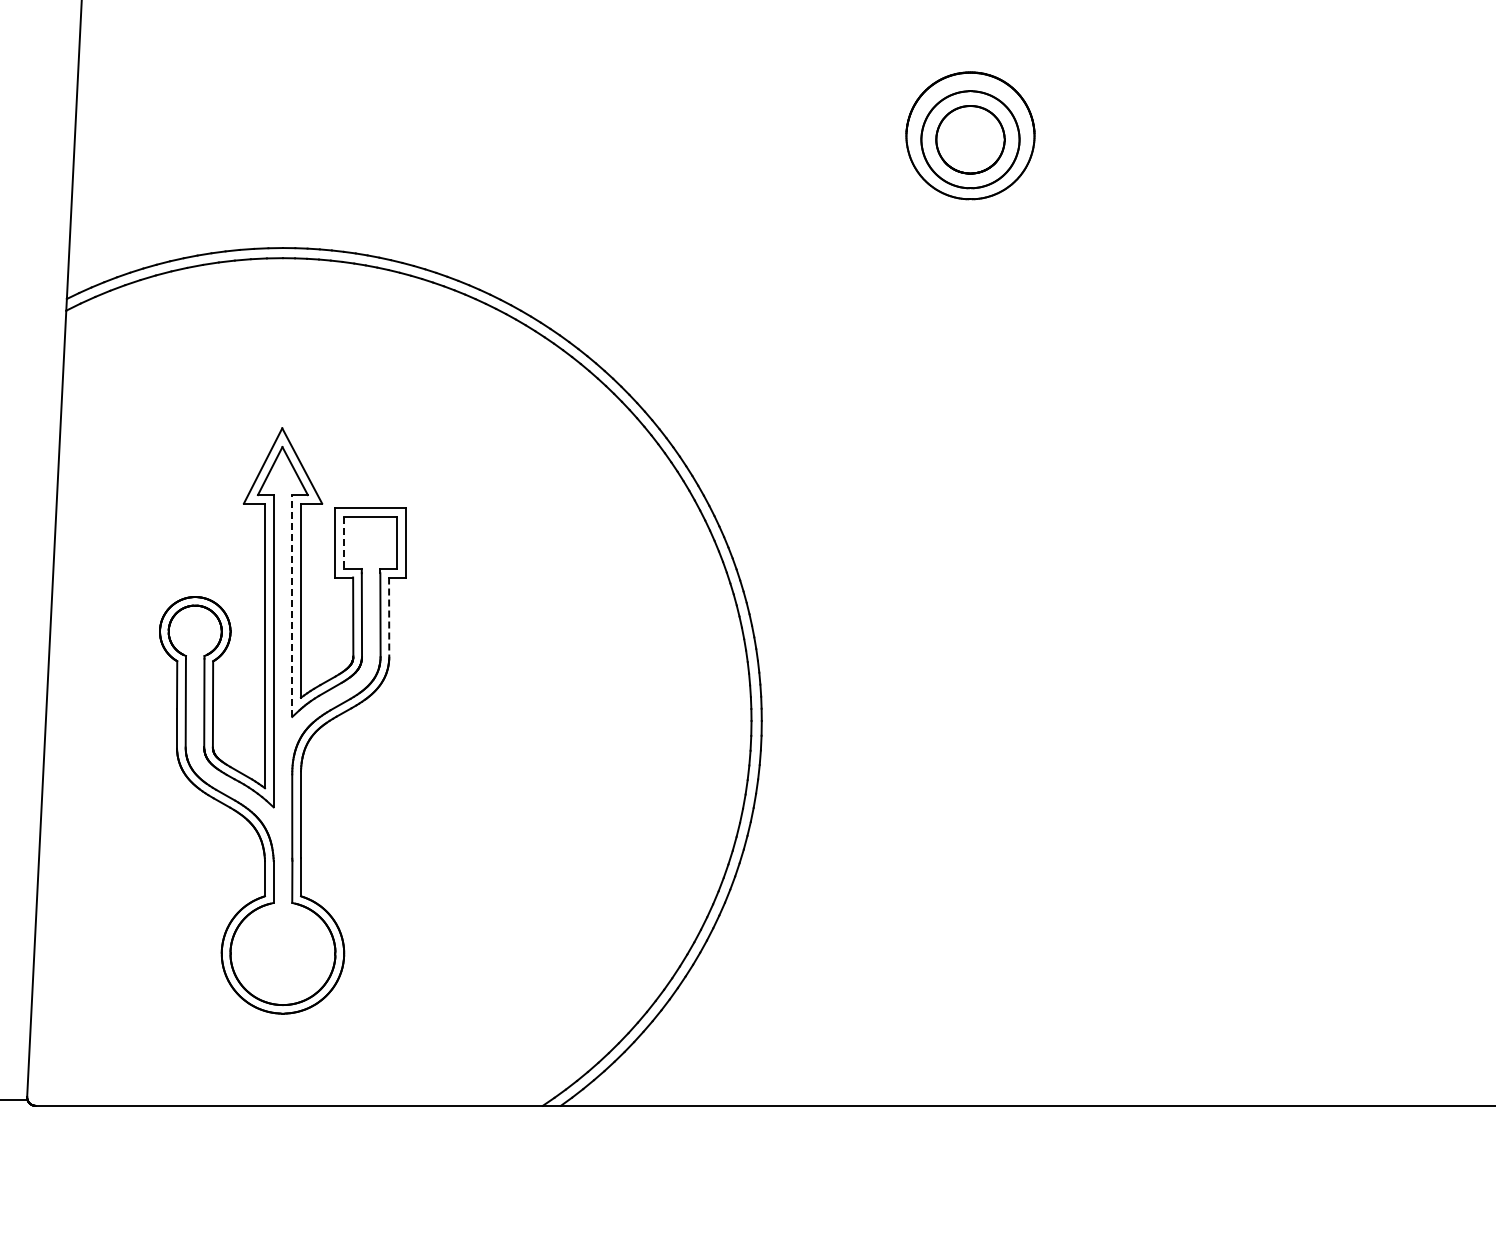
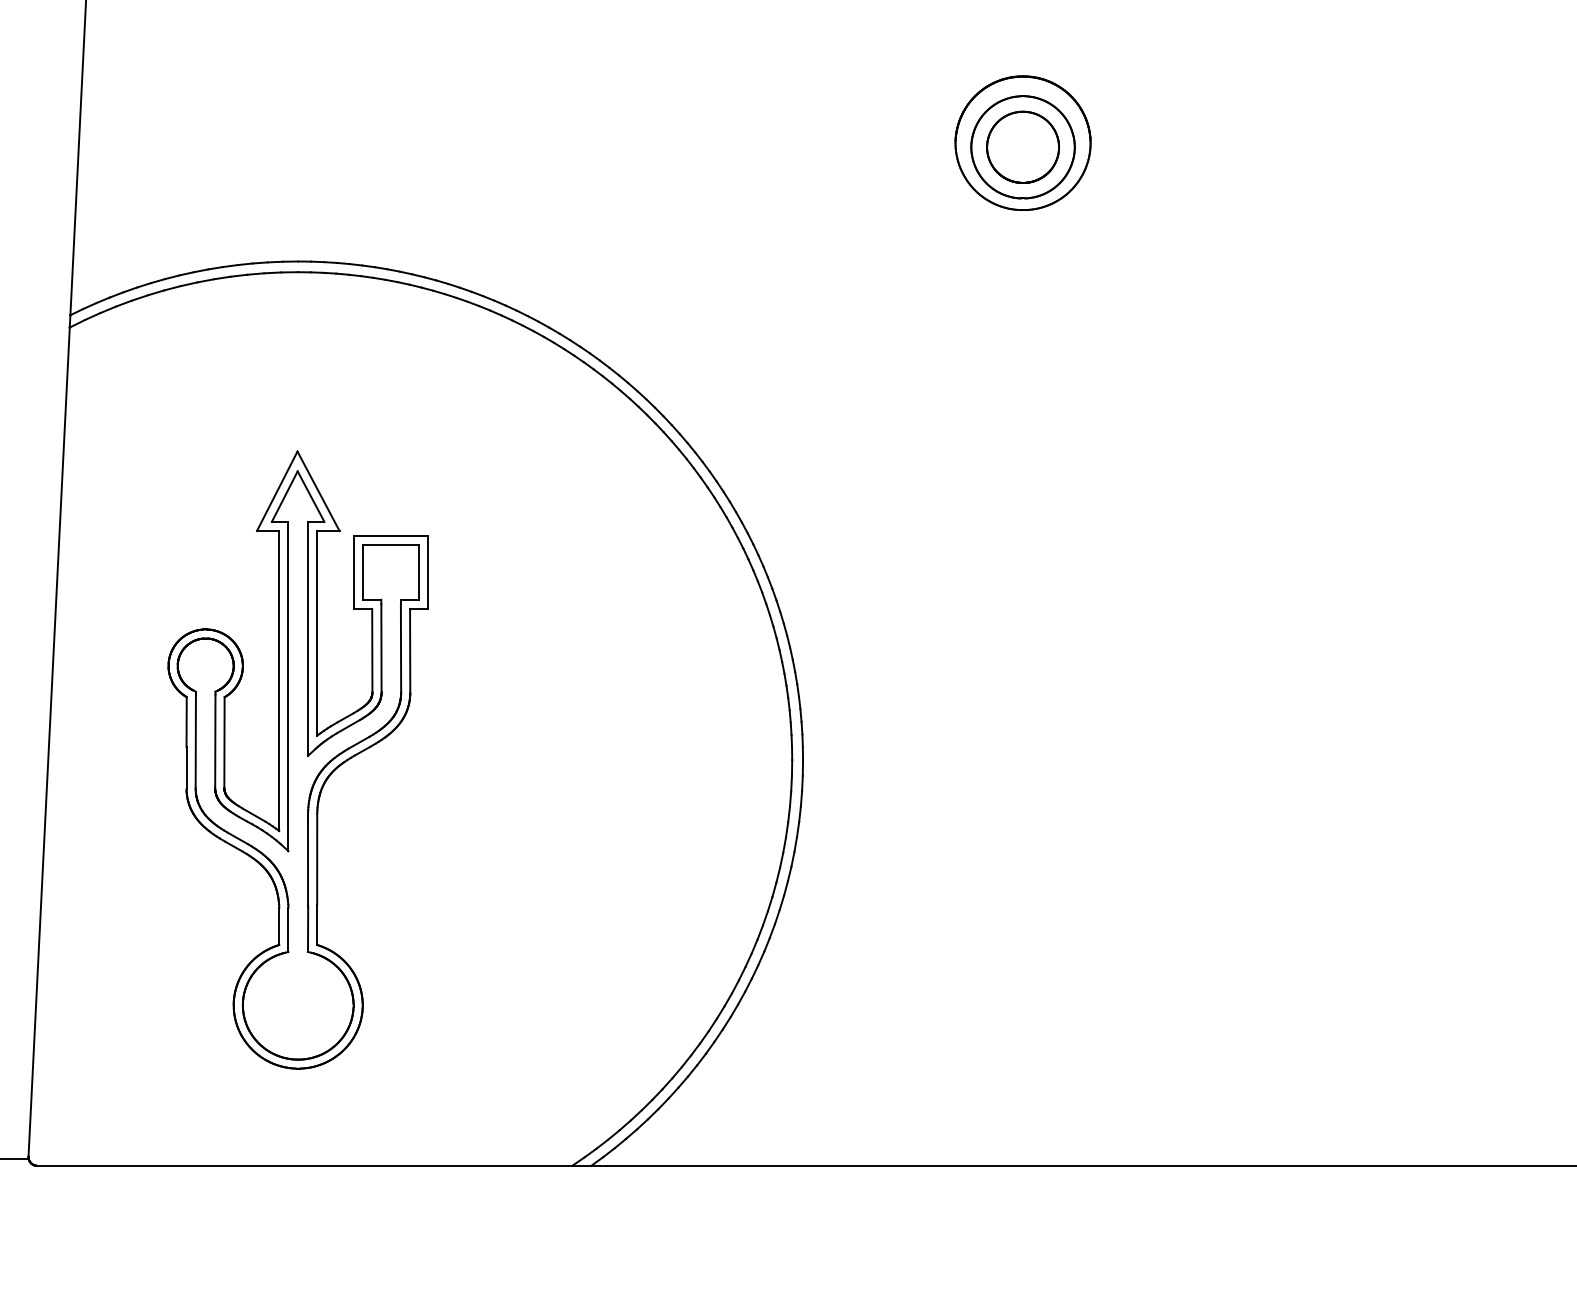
line: (344, 543) -> (363, 573), dashed -> solid
line: (292, 606) -> (308, 639), dashed -> solid
line: (389, 618) -> (410, 652), dashed -> solid

